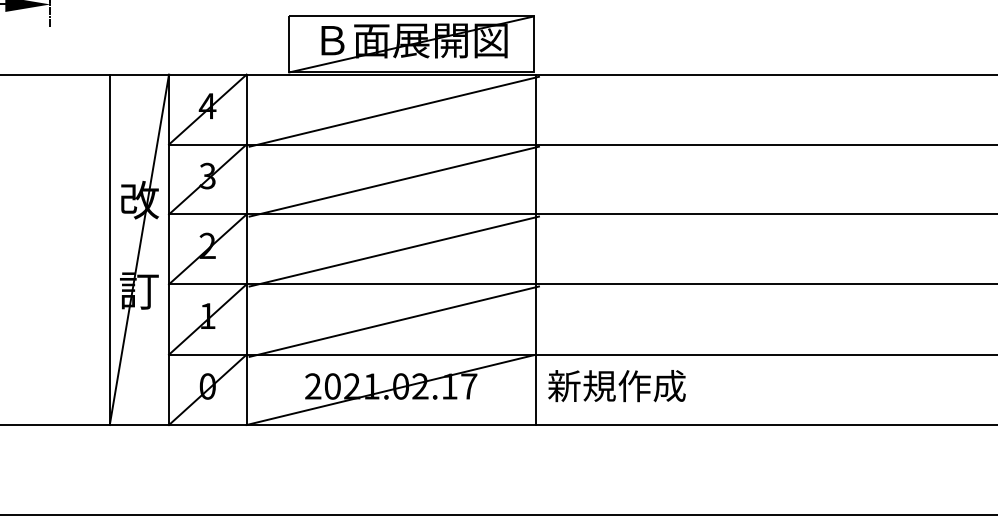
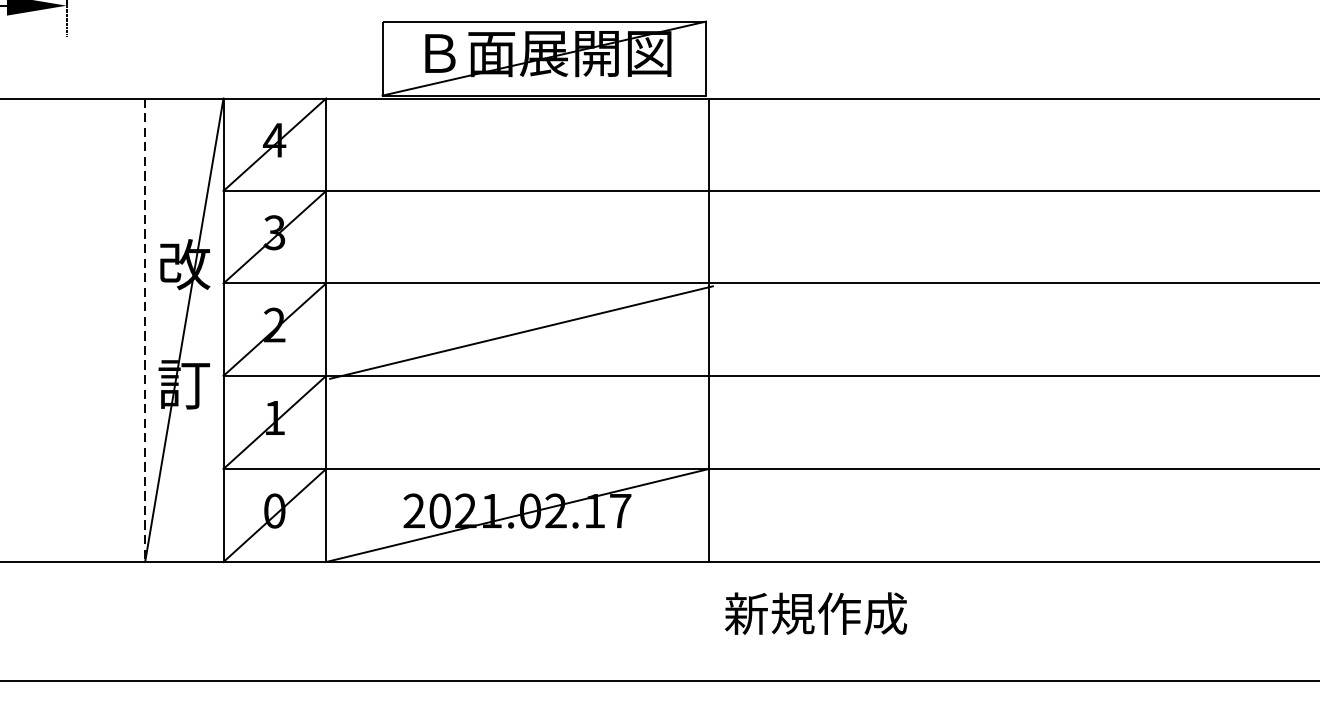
line: (393, 111) -> (520, 147), removed
line: (393, 181) -> (520, 239), removed
line: (109, 250) -> (144, 331), solid -> dashed
line: (393, 321) -> (520, 425), removed
text: (616, 386) -> (815, 614), moved

